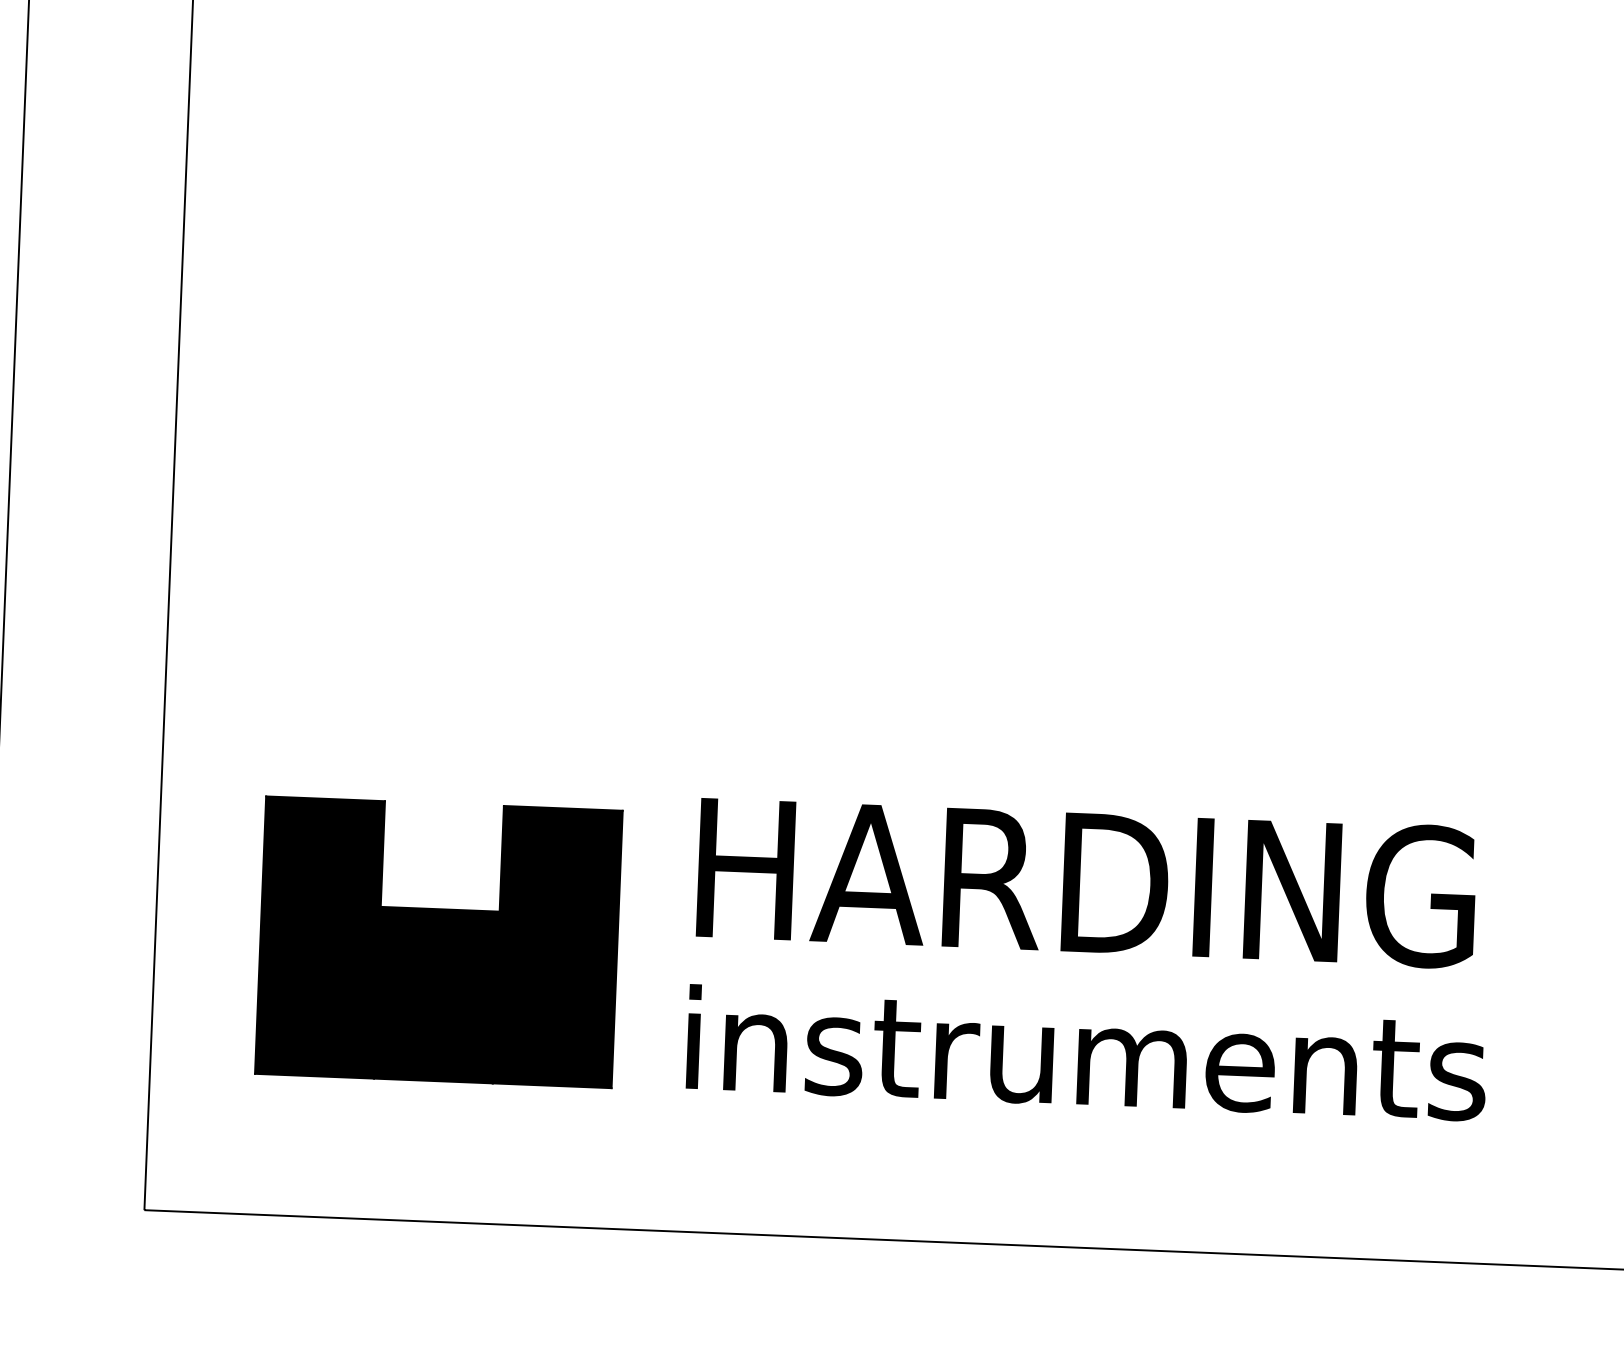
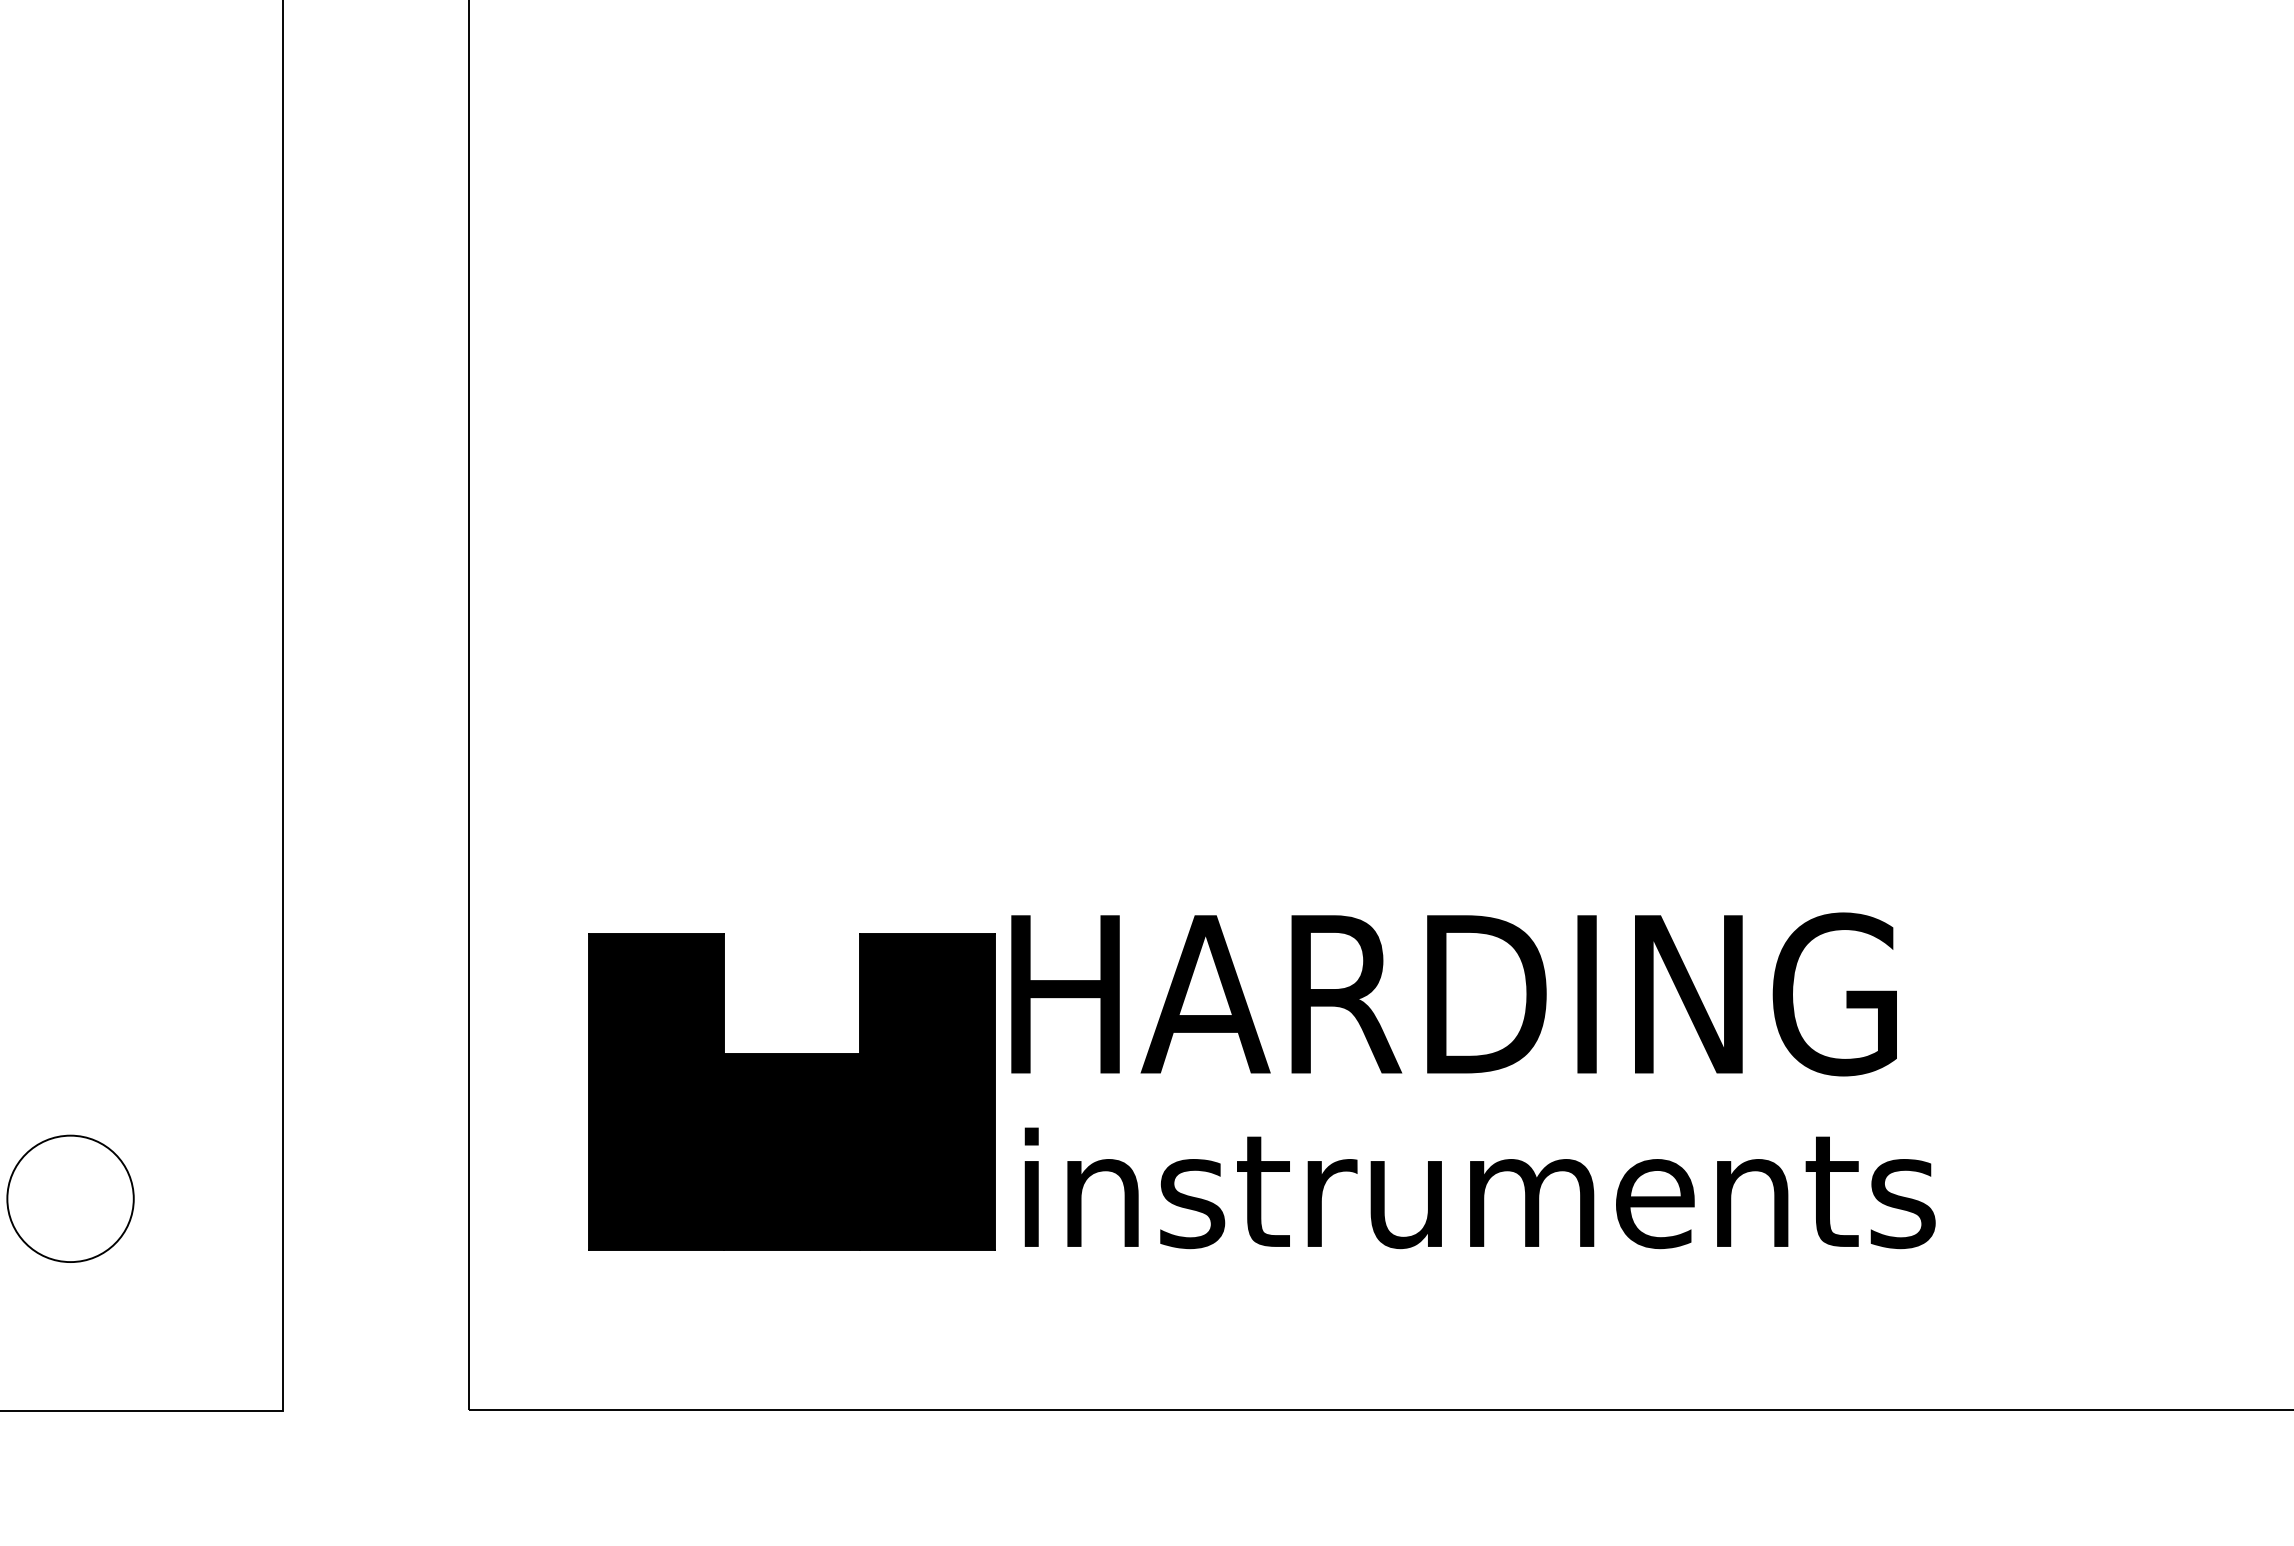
text: (1086, 882) -> (1453, 994), moved
text: (1086, 1053) -> (1479, 1188), moved

